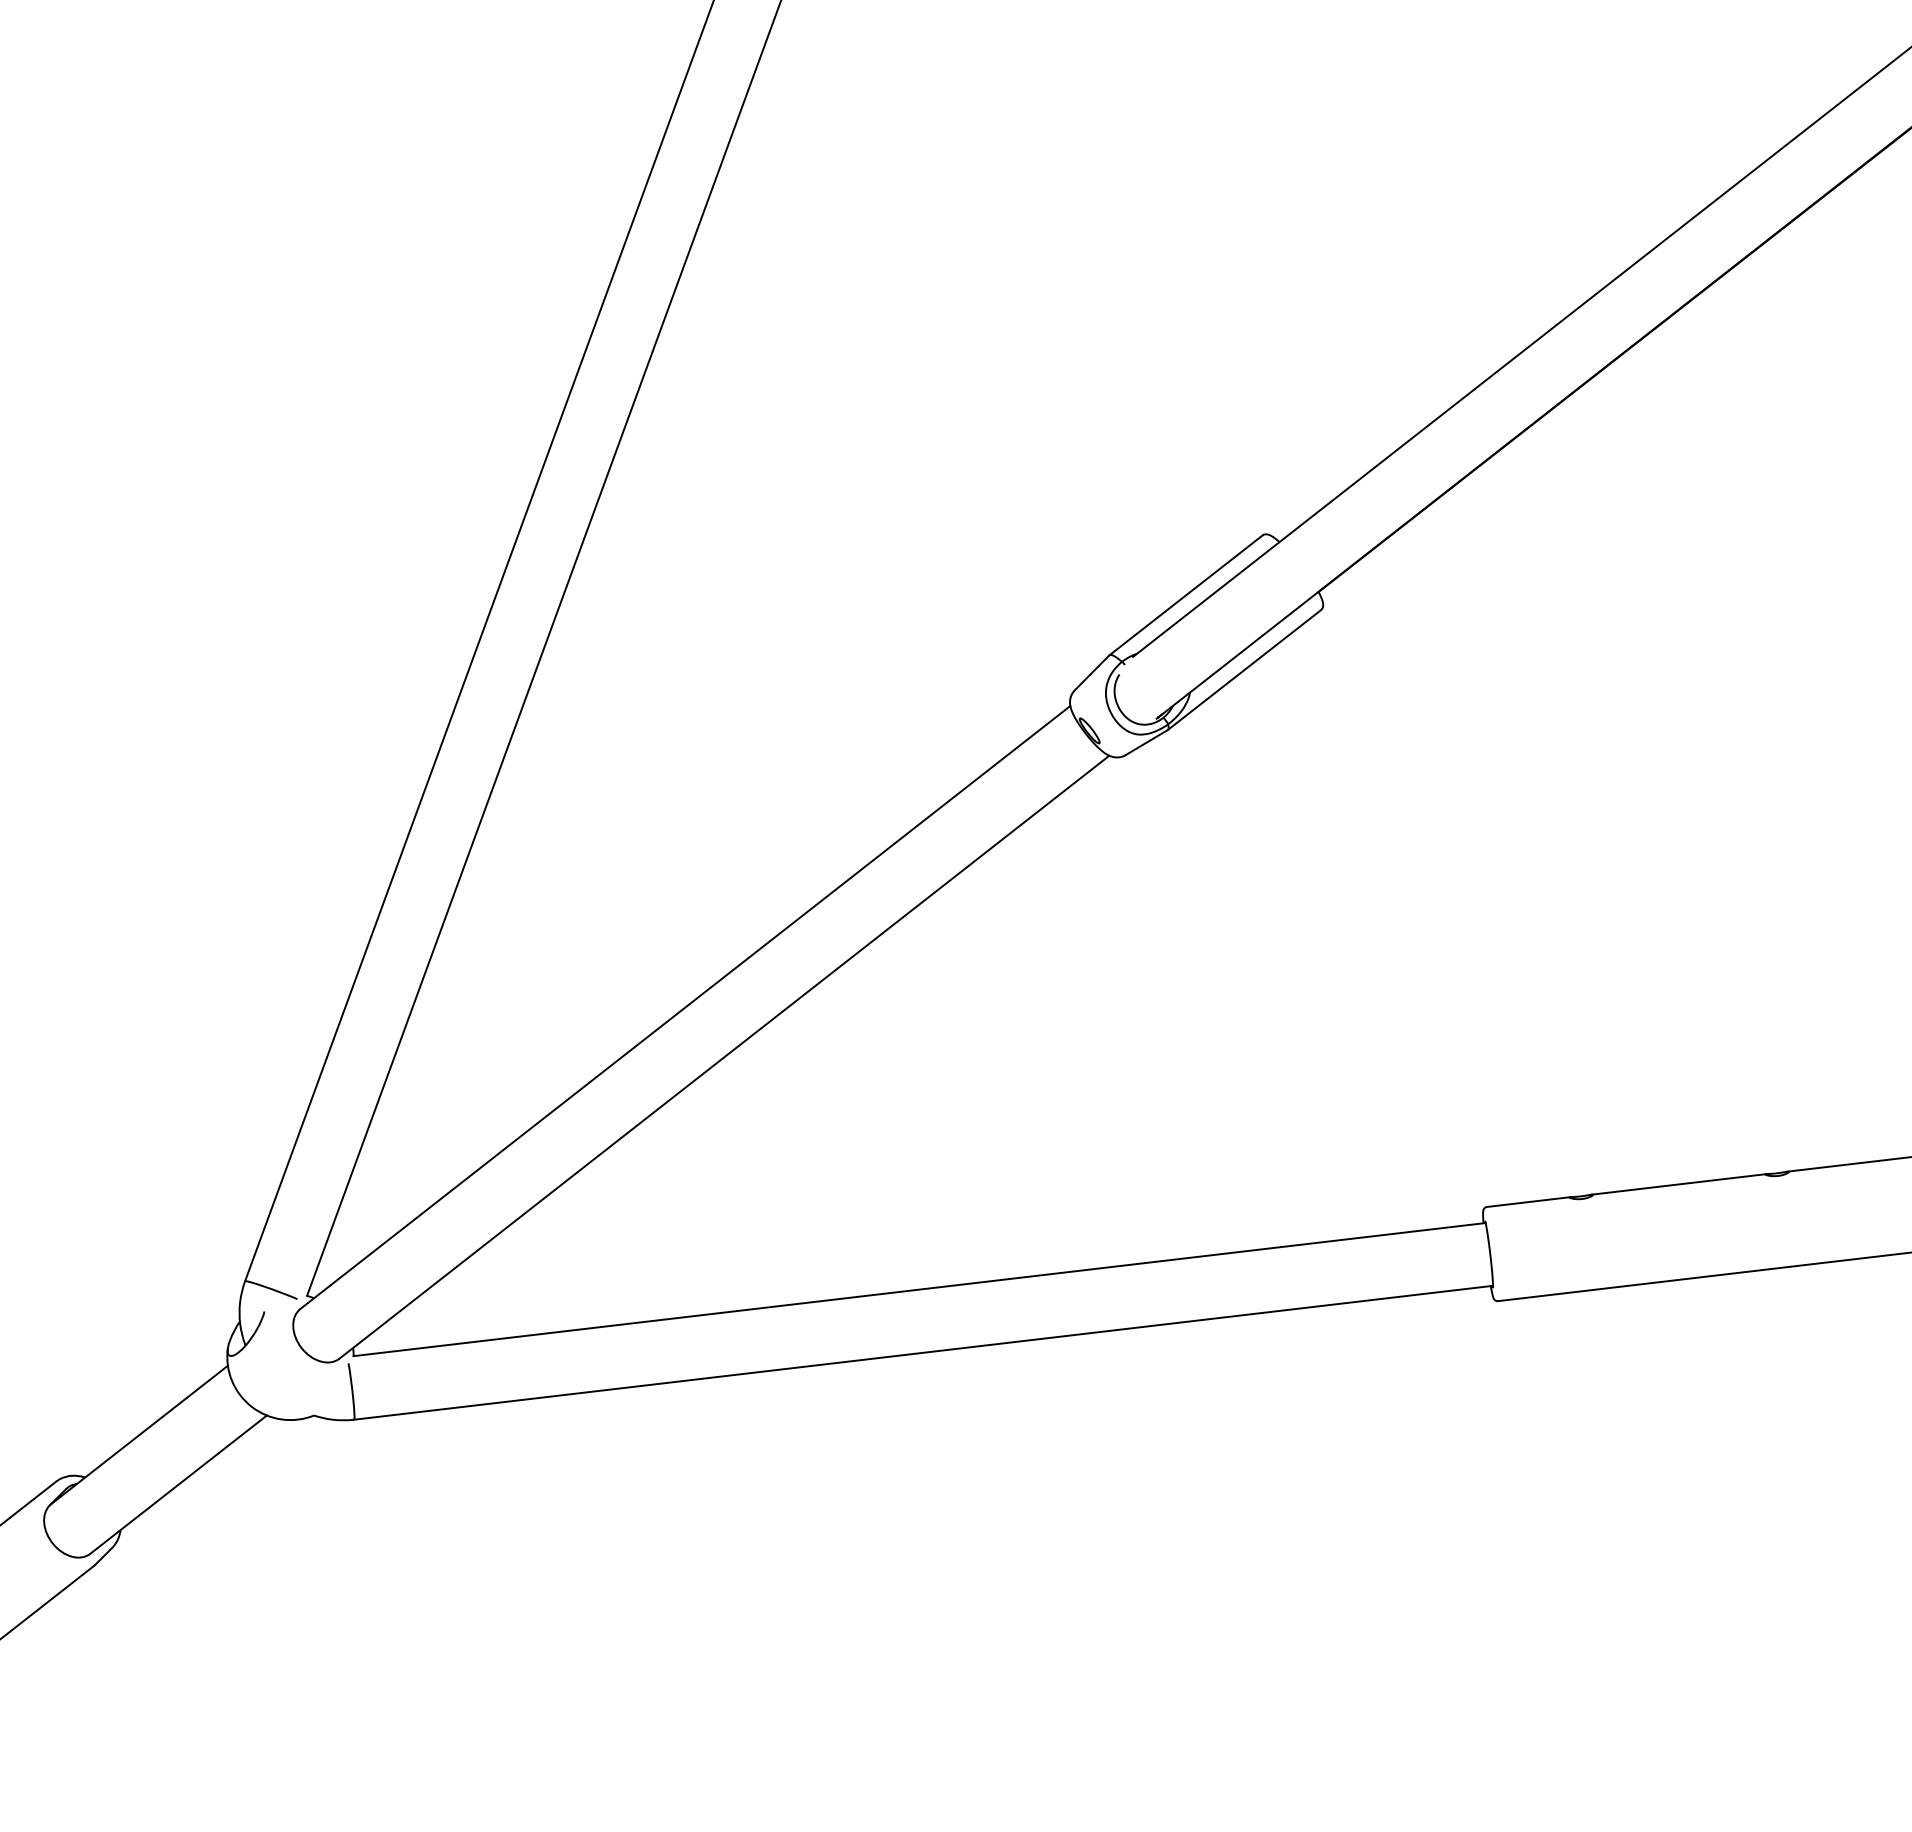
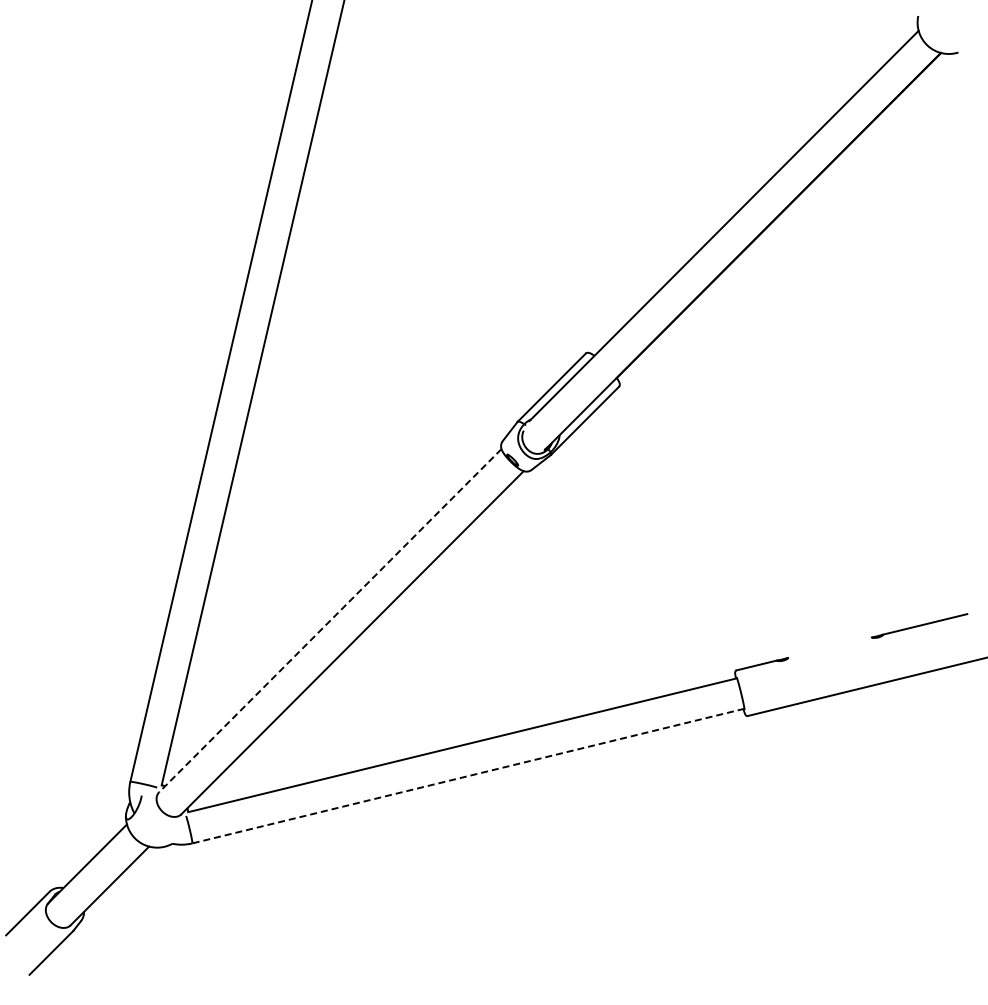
line: (685, 1007) -> (330, 620), solid -> dashed
line: (1678, 1184) -> (829, 647), removed
line: (921, 1353) -> (467, 776), solid -> dashed

